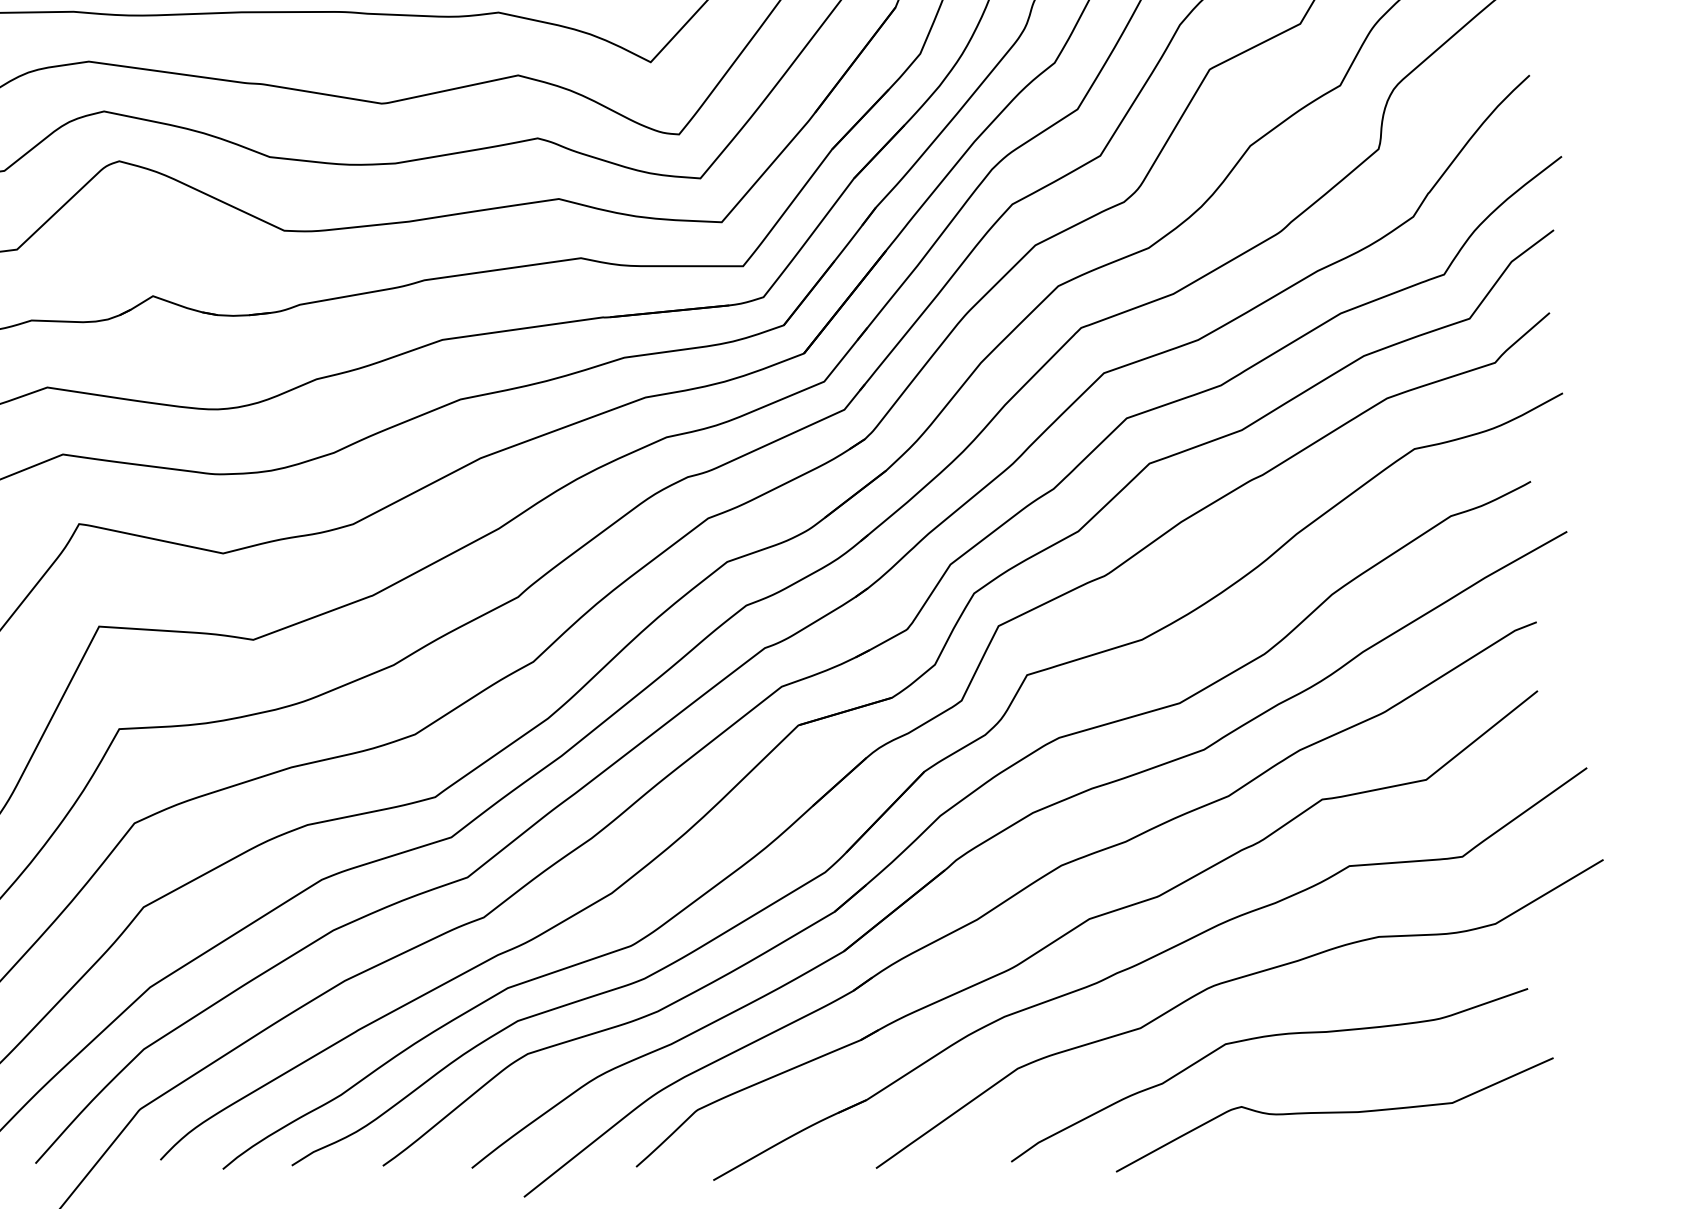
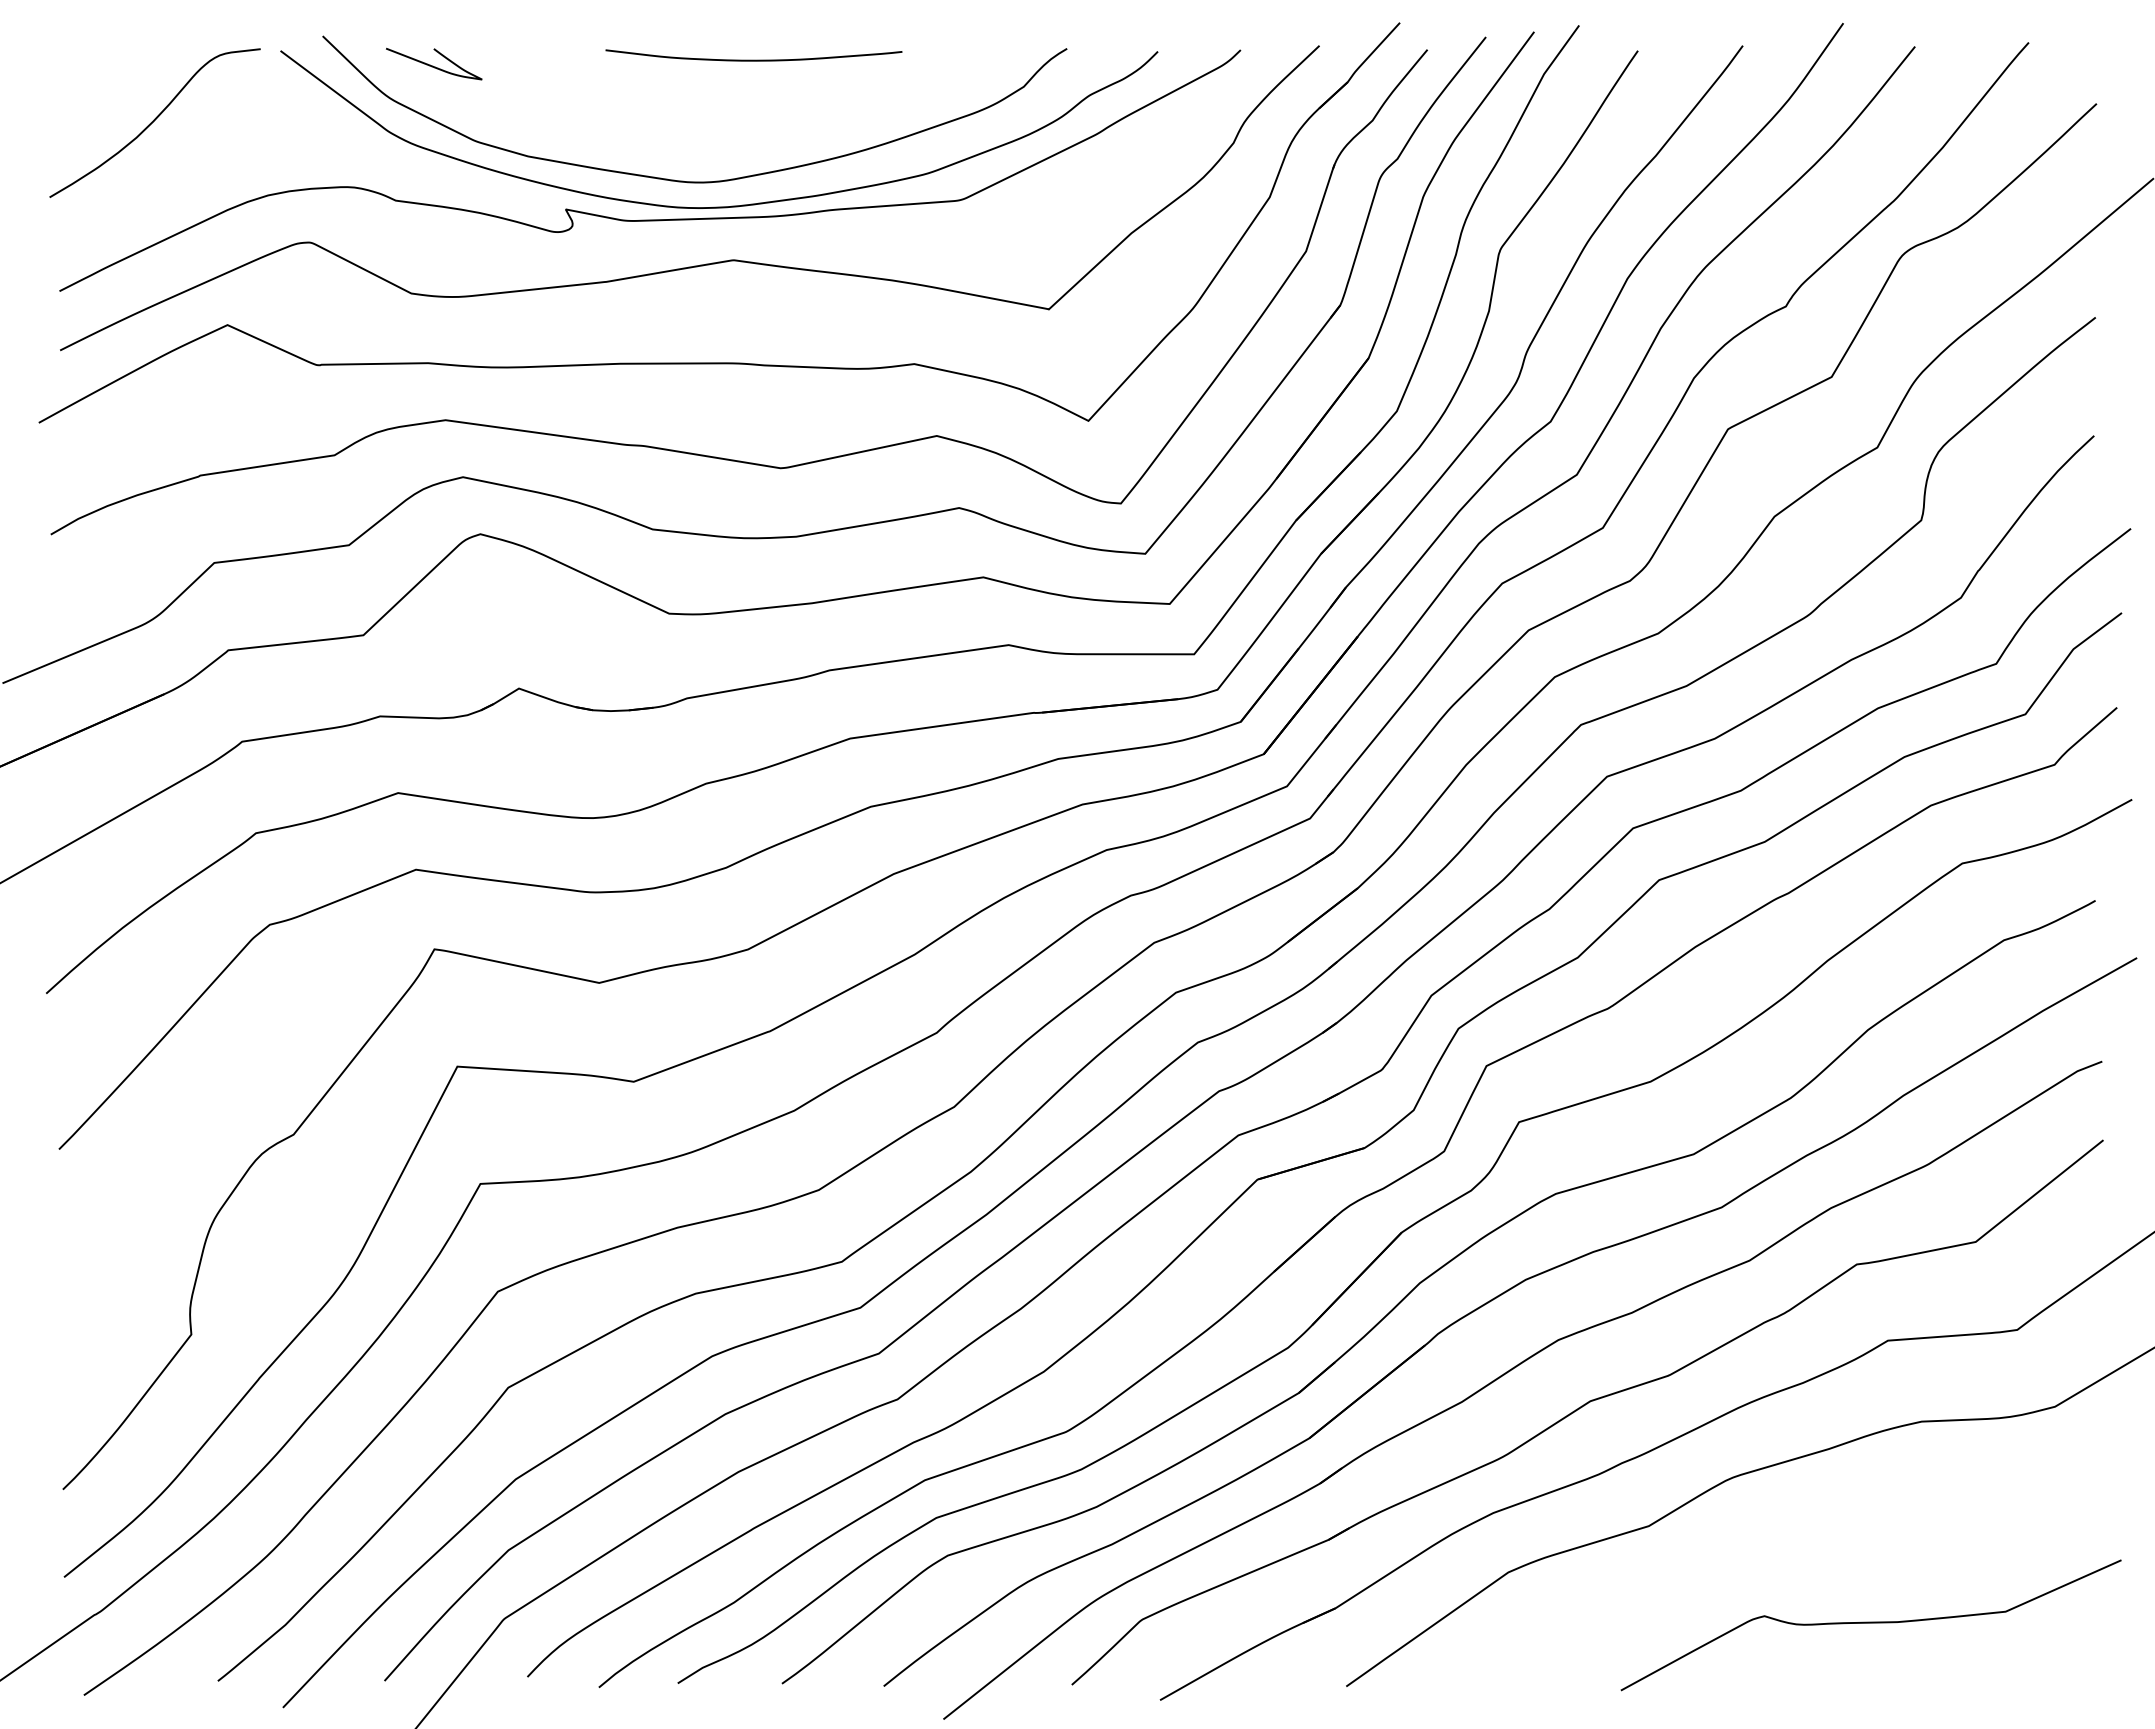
curve: (1261, 1038) -> (1787, 1537), removed

